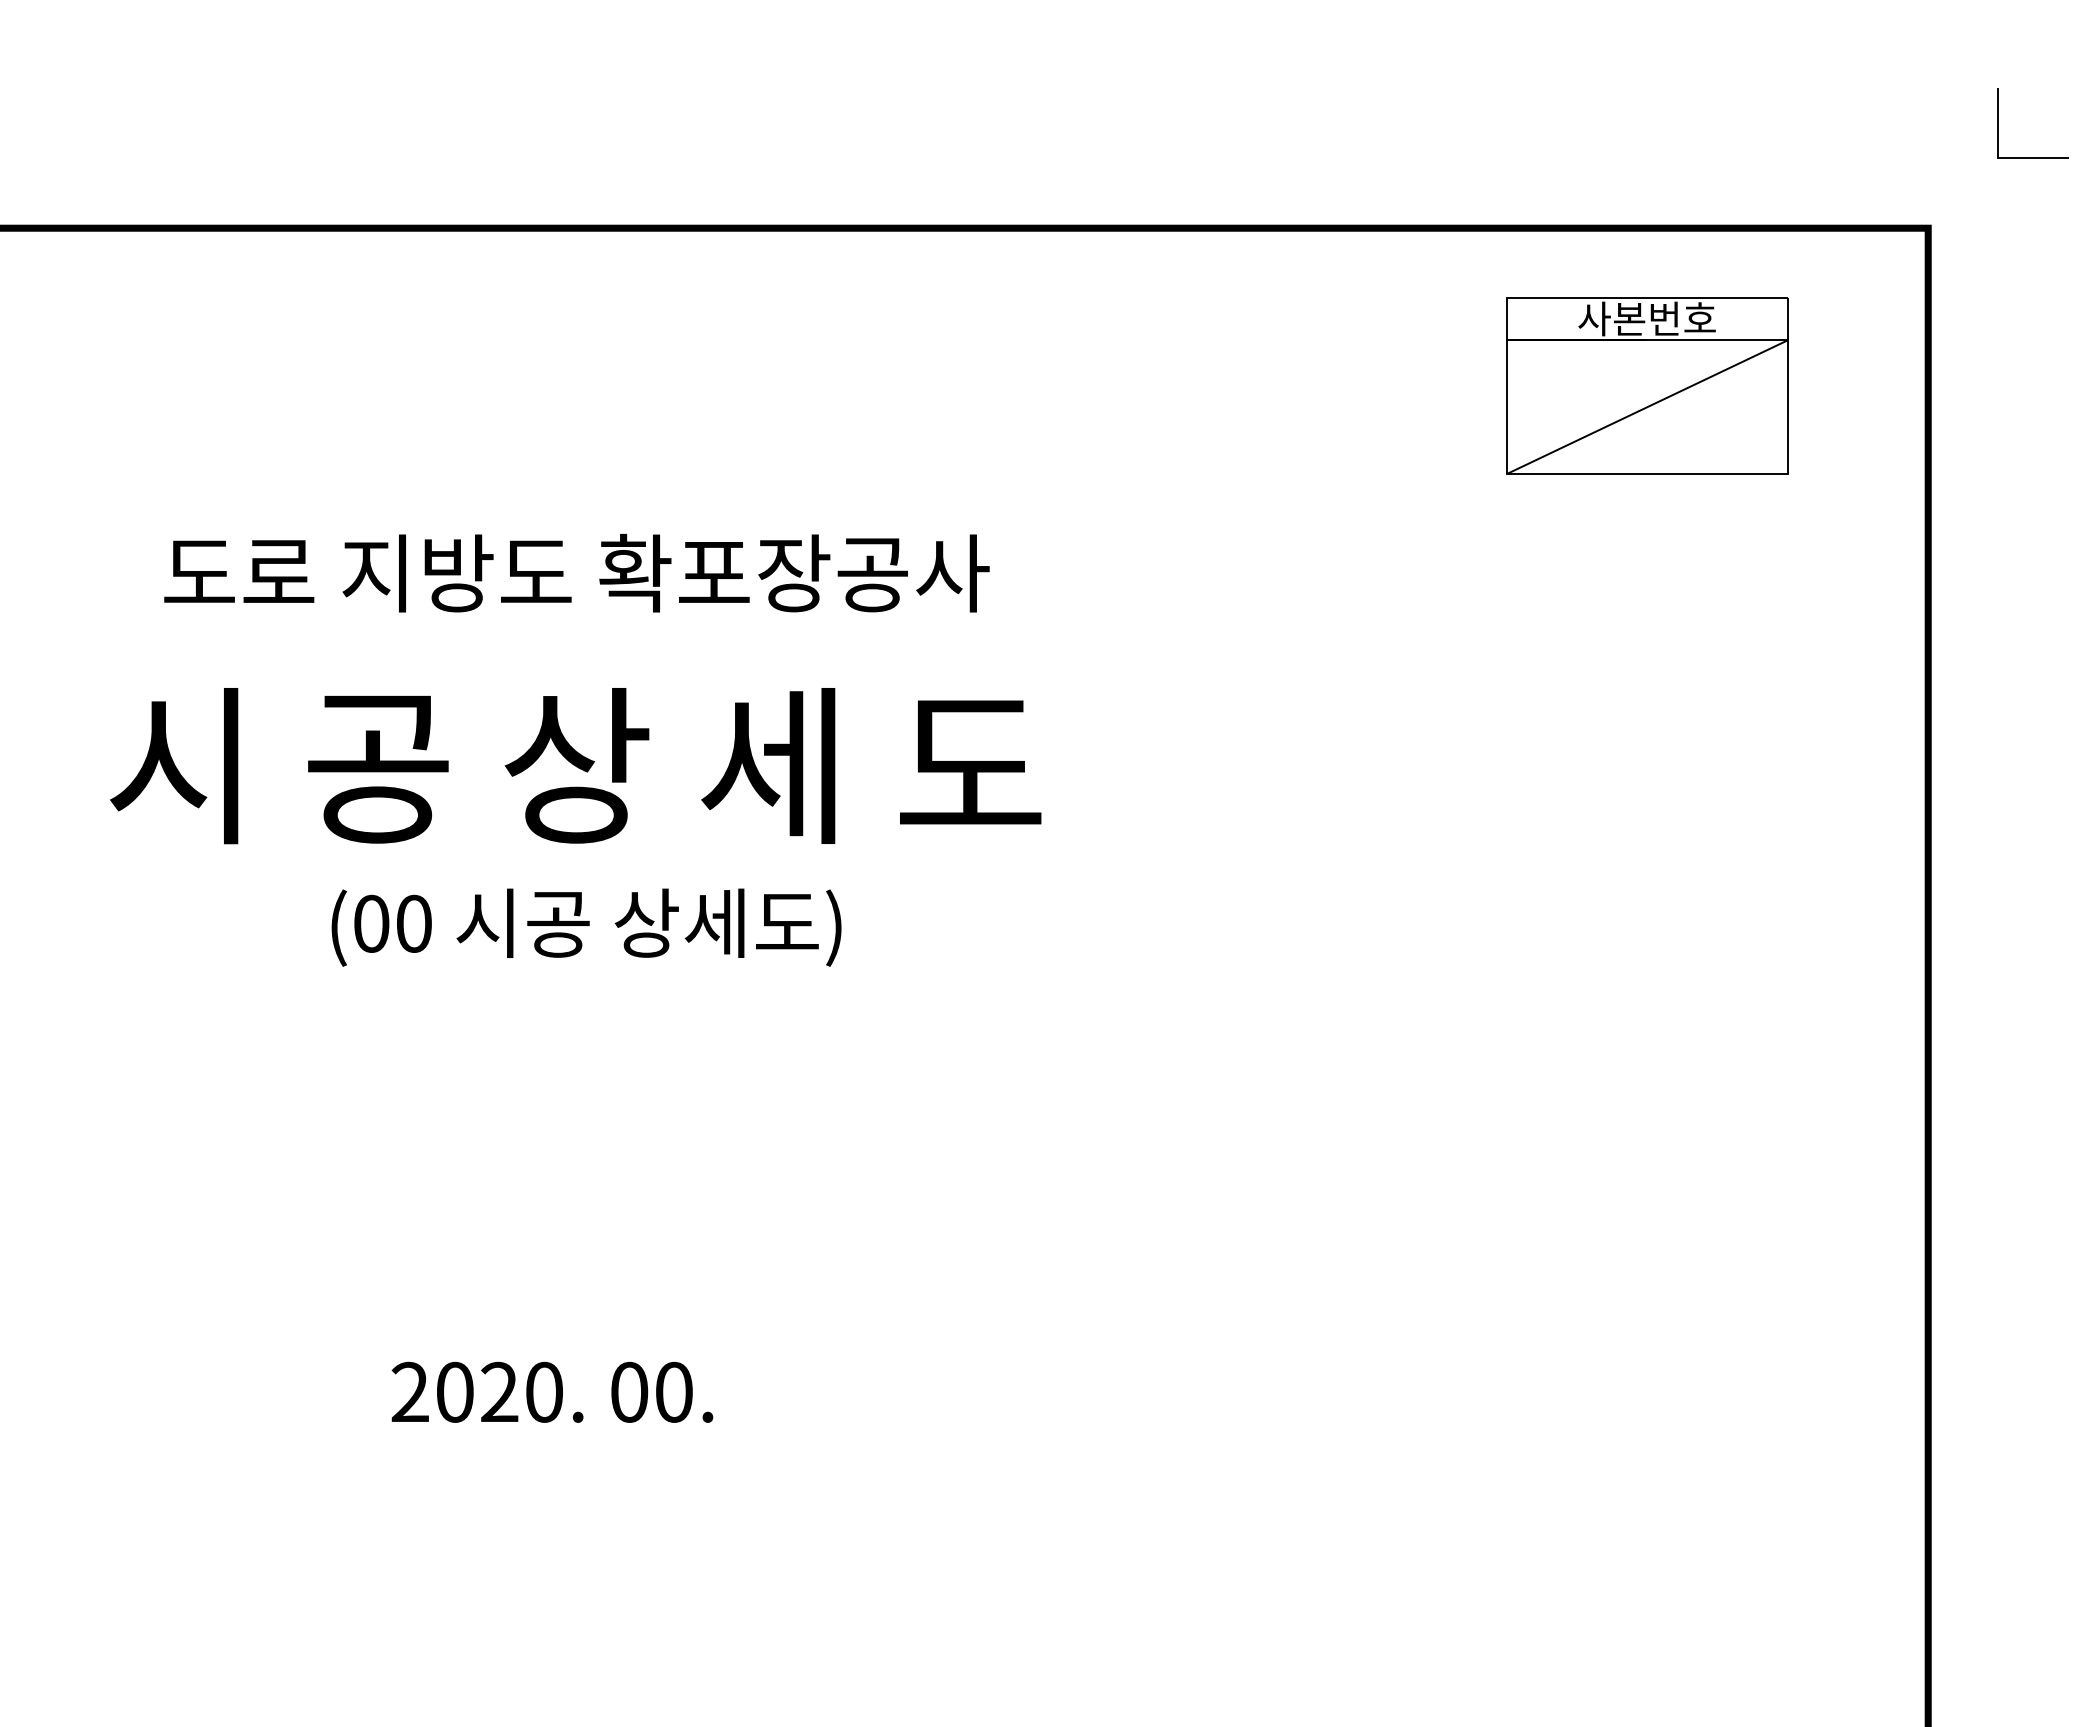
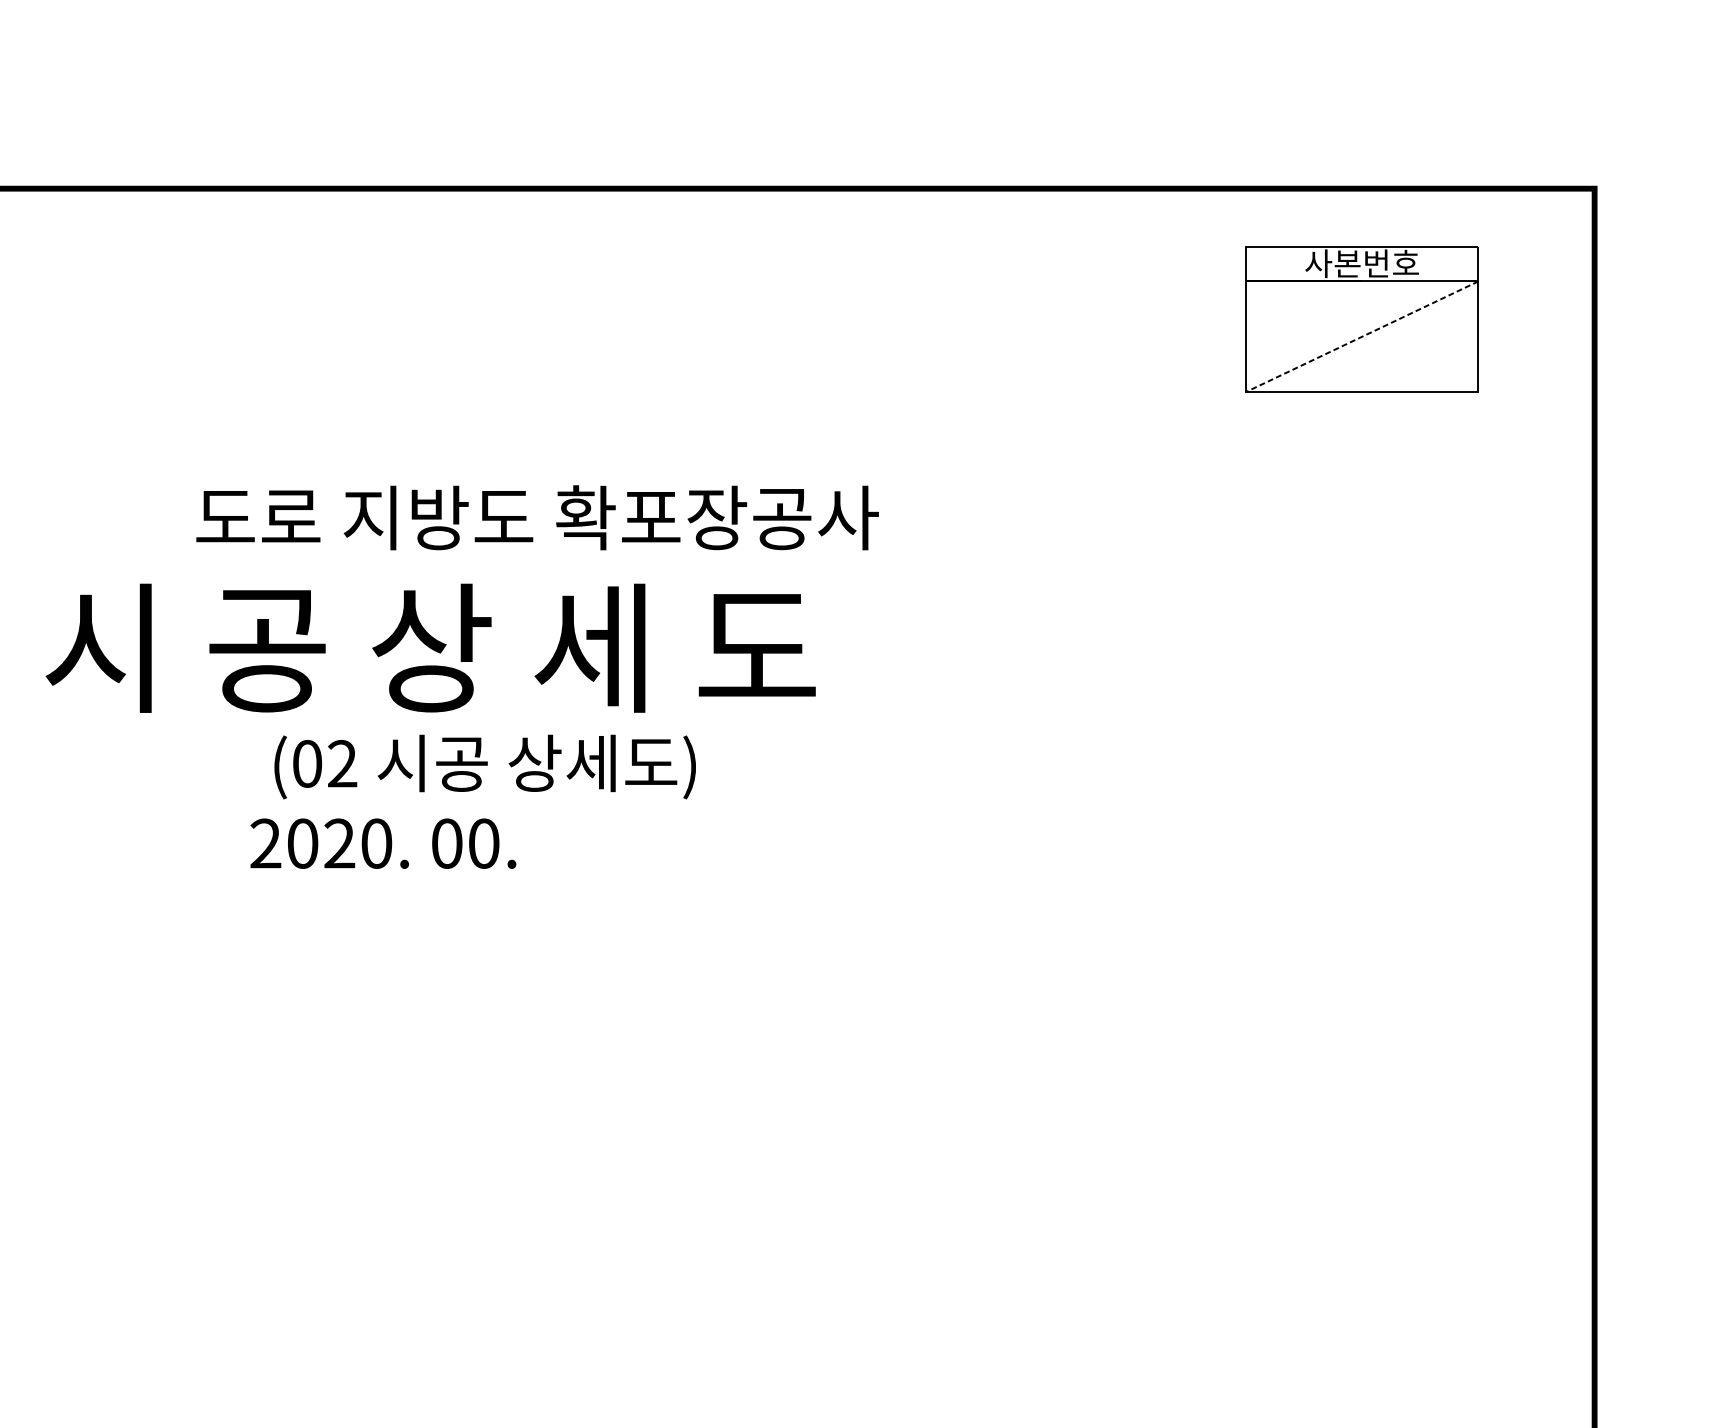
line: (1998, 123) -> (1652, 102), removed
line: (1647, 407) -> (1362, 336), solid -> dashed
text: (576, 573) -> (537, 518), moved
text: (575, 766) -> (430, 648), moved
text: (413, 923) -> (342, 763), (00 -> (02
text: (552, 1391) -> (383, 842), moved

